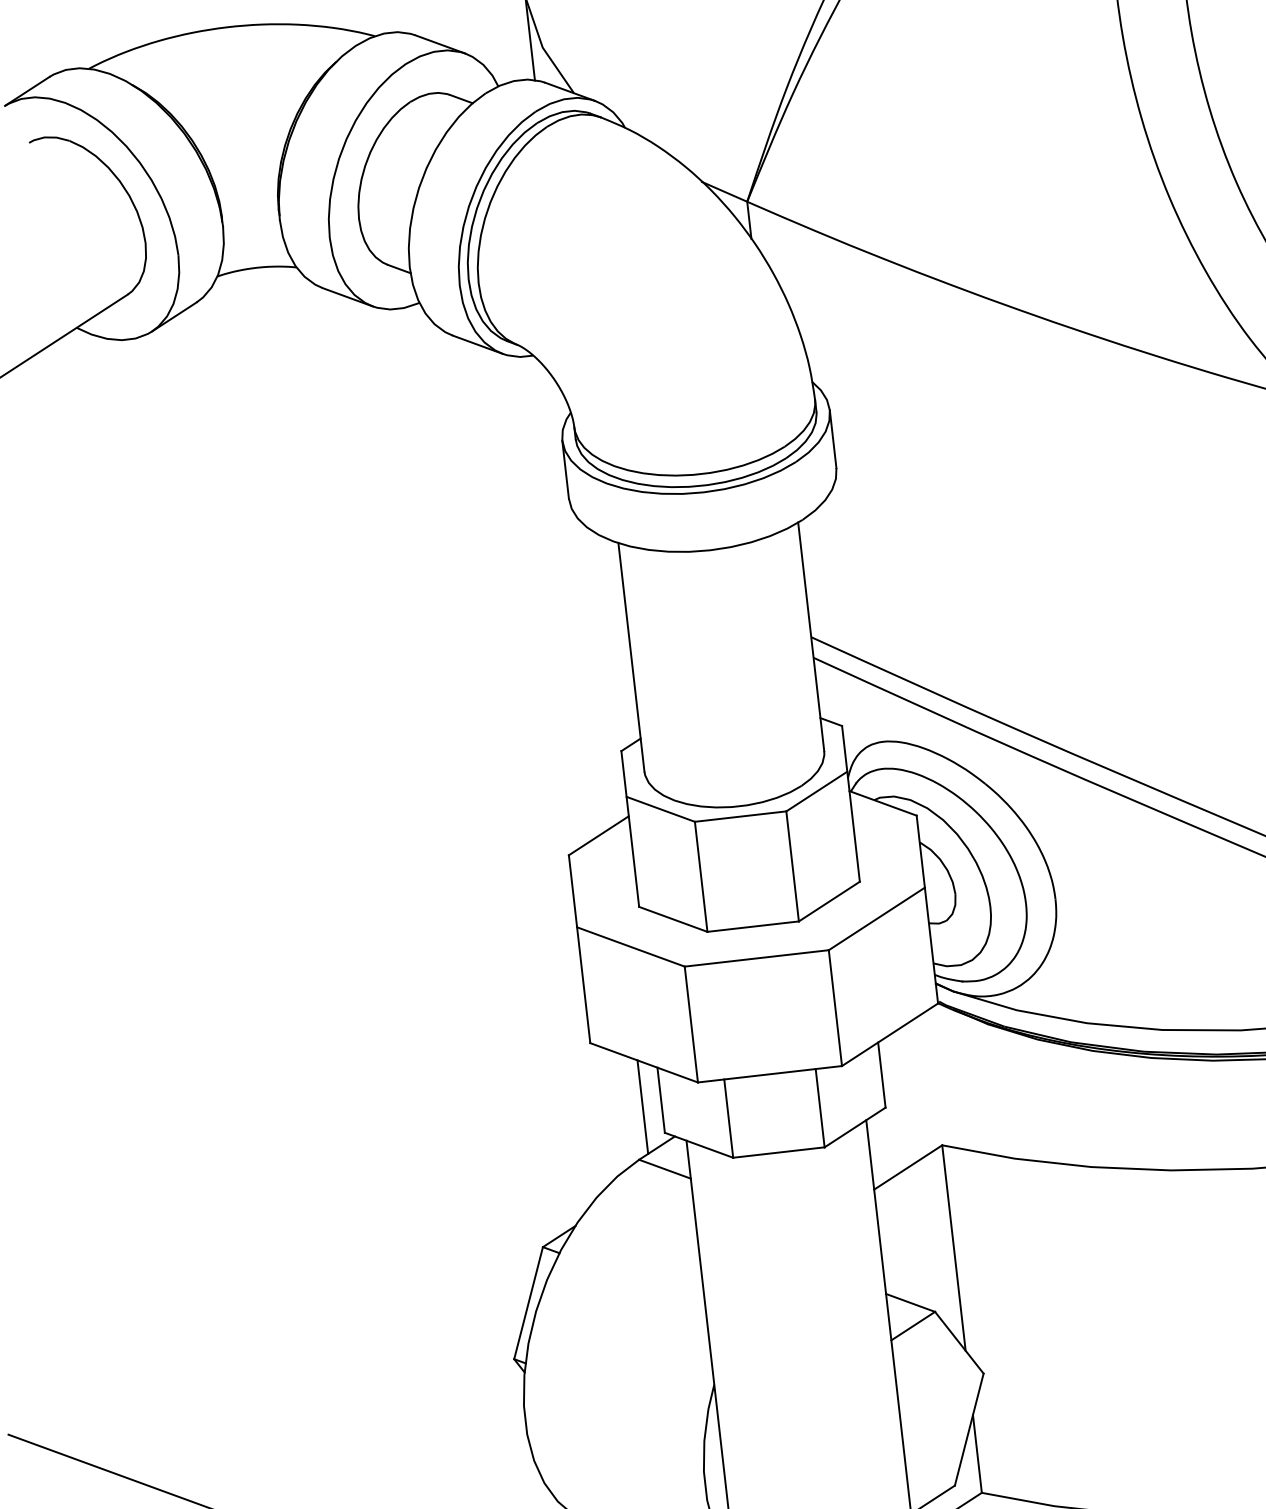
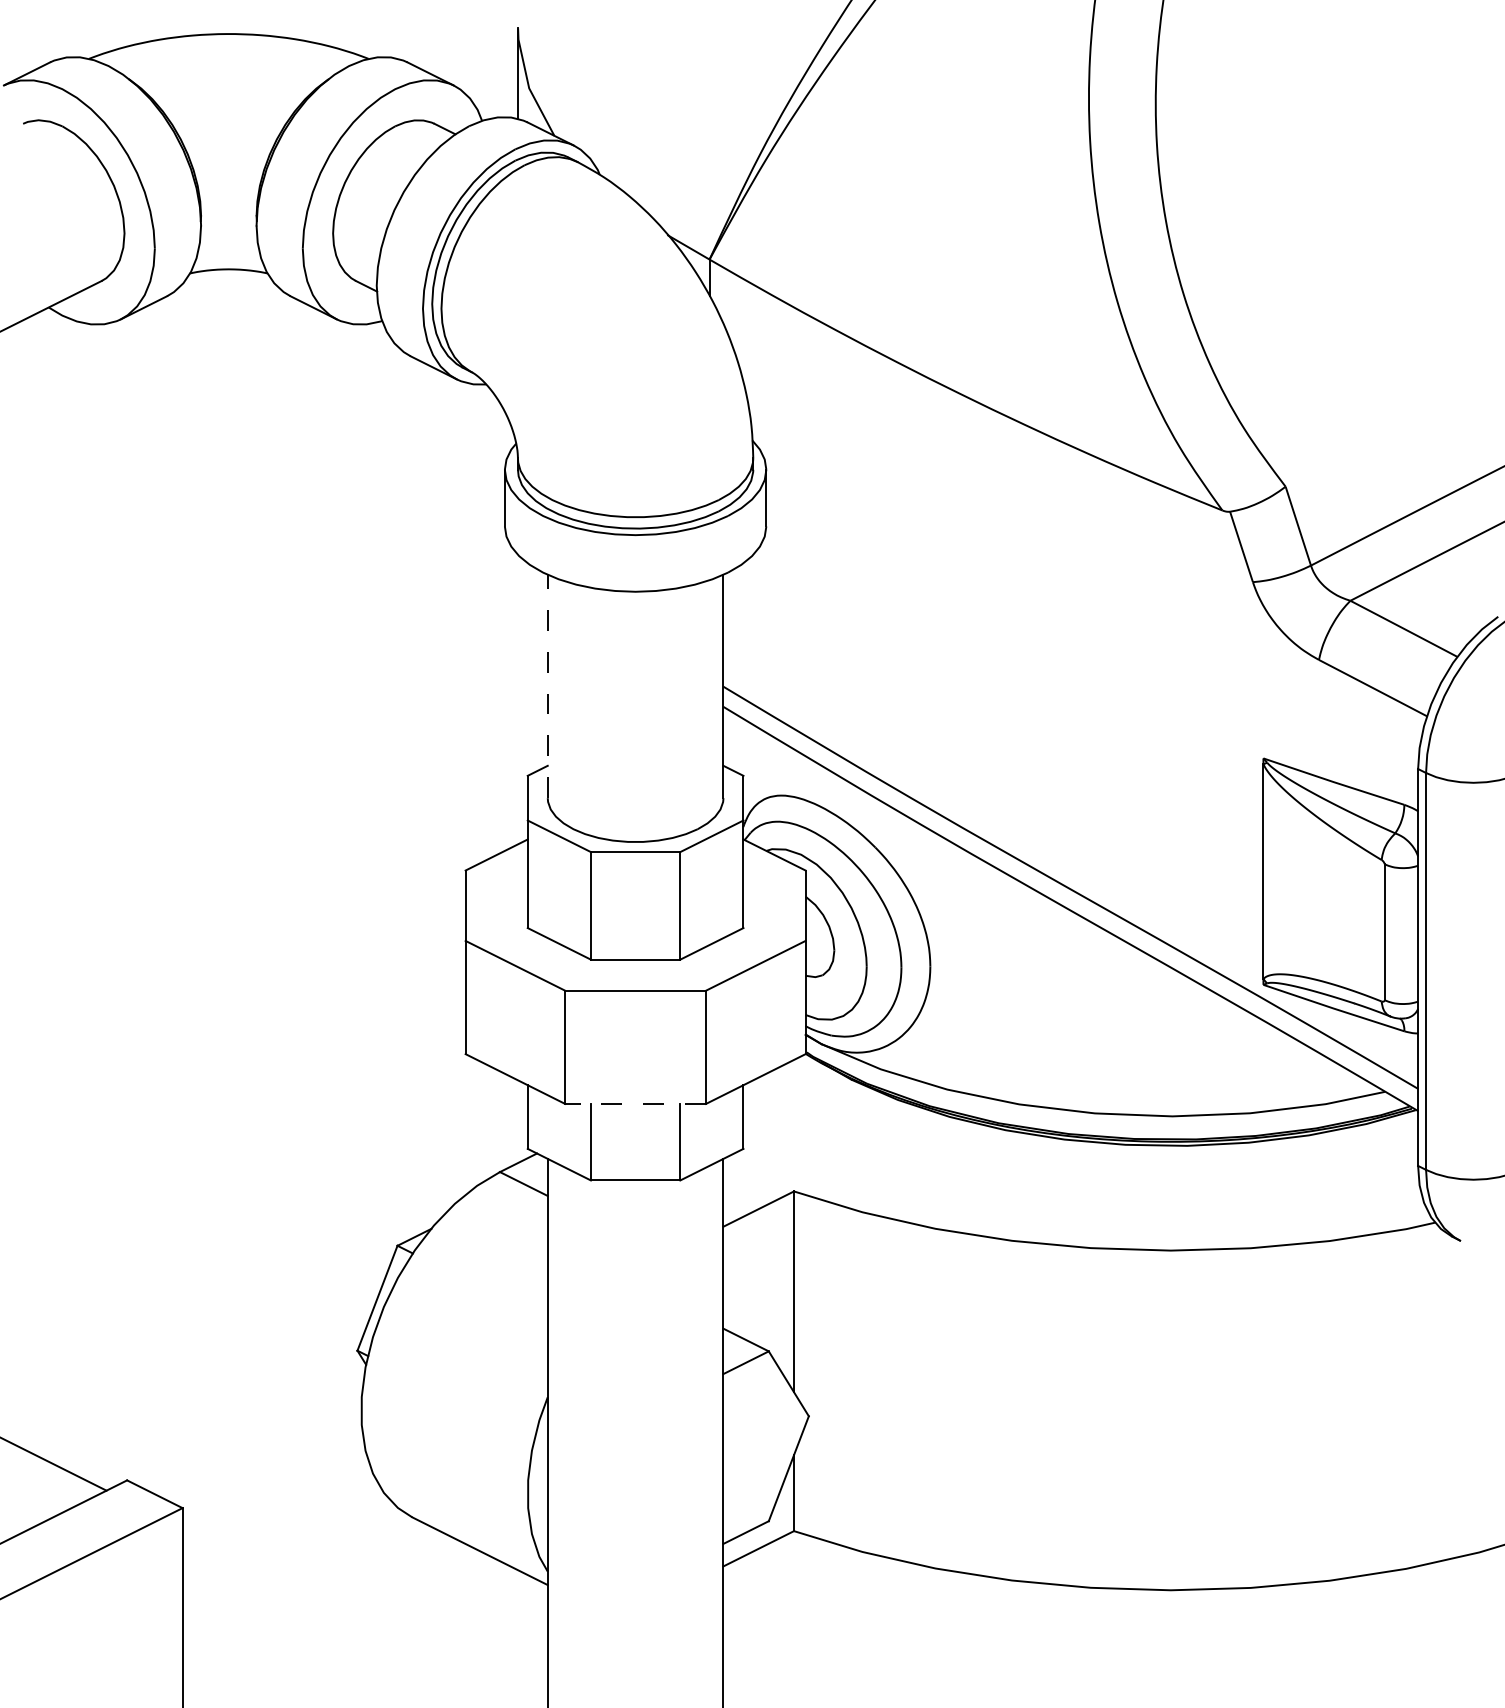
line: (631, 657) -> (547, 686), solid -> dashed
line: (769, 1073) -> (635, 1103), solid -> dashed
line: (643, 1106) -> (509, 1121), removed

